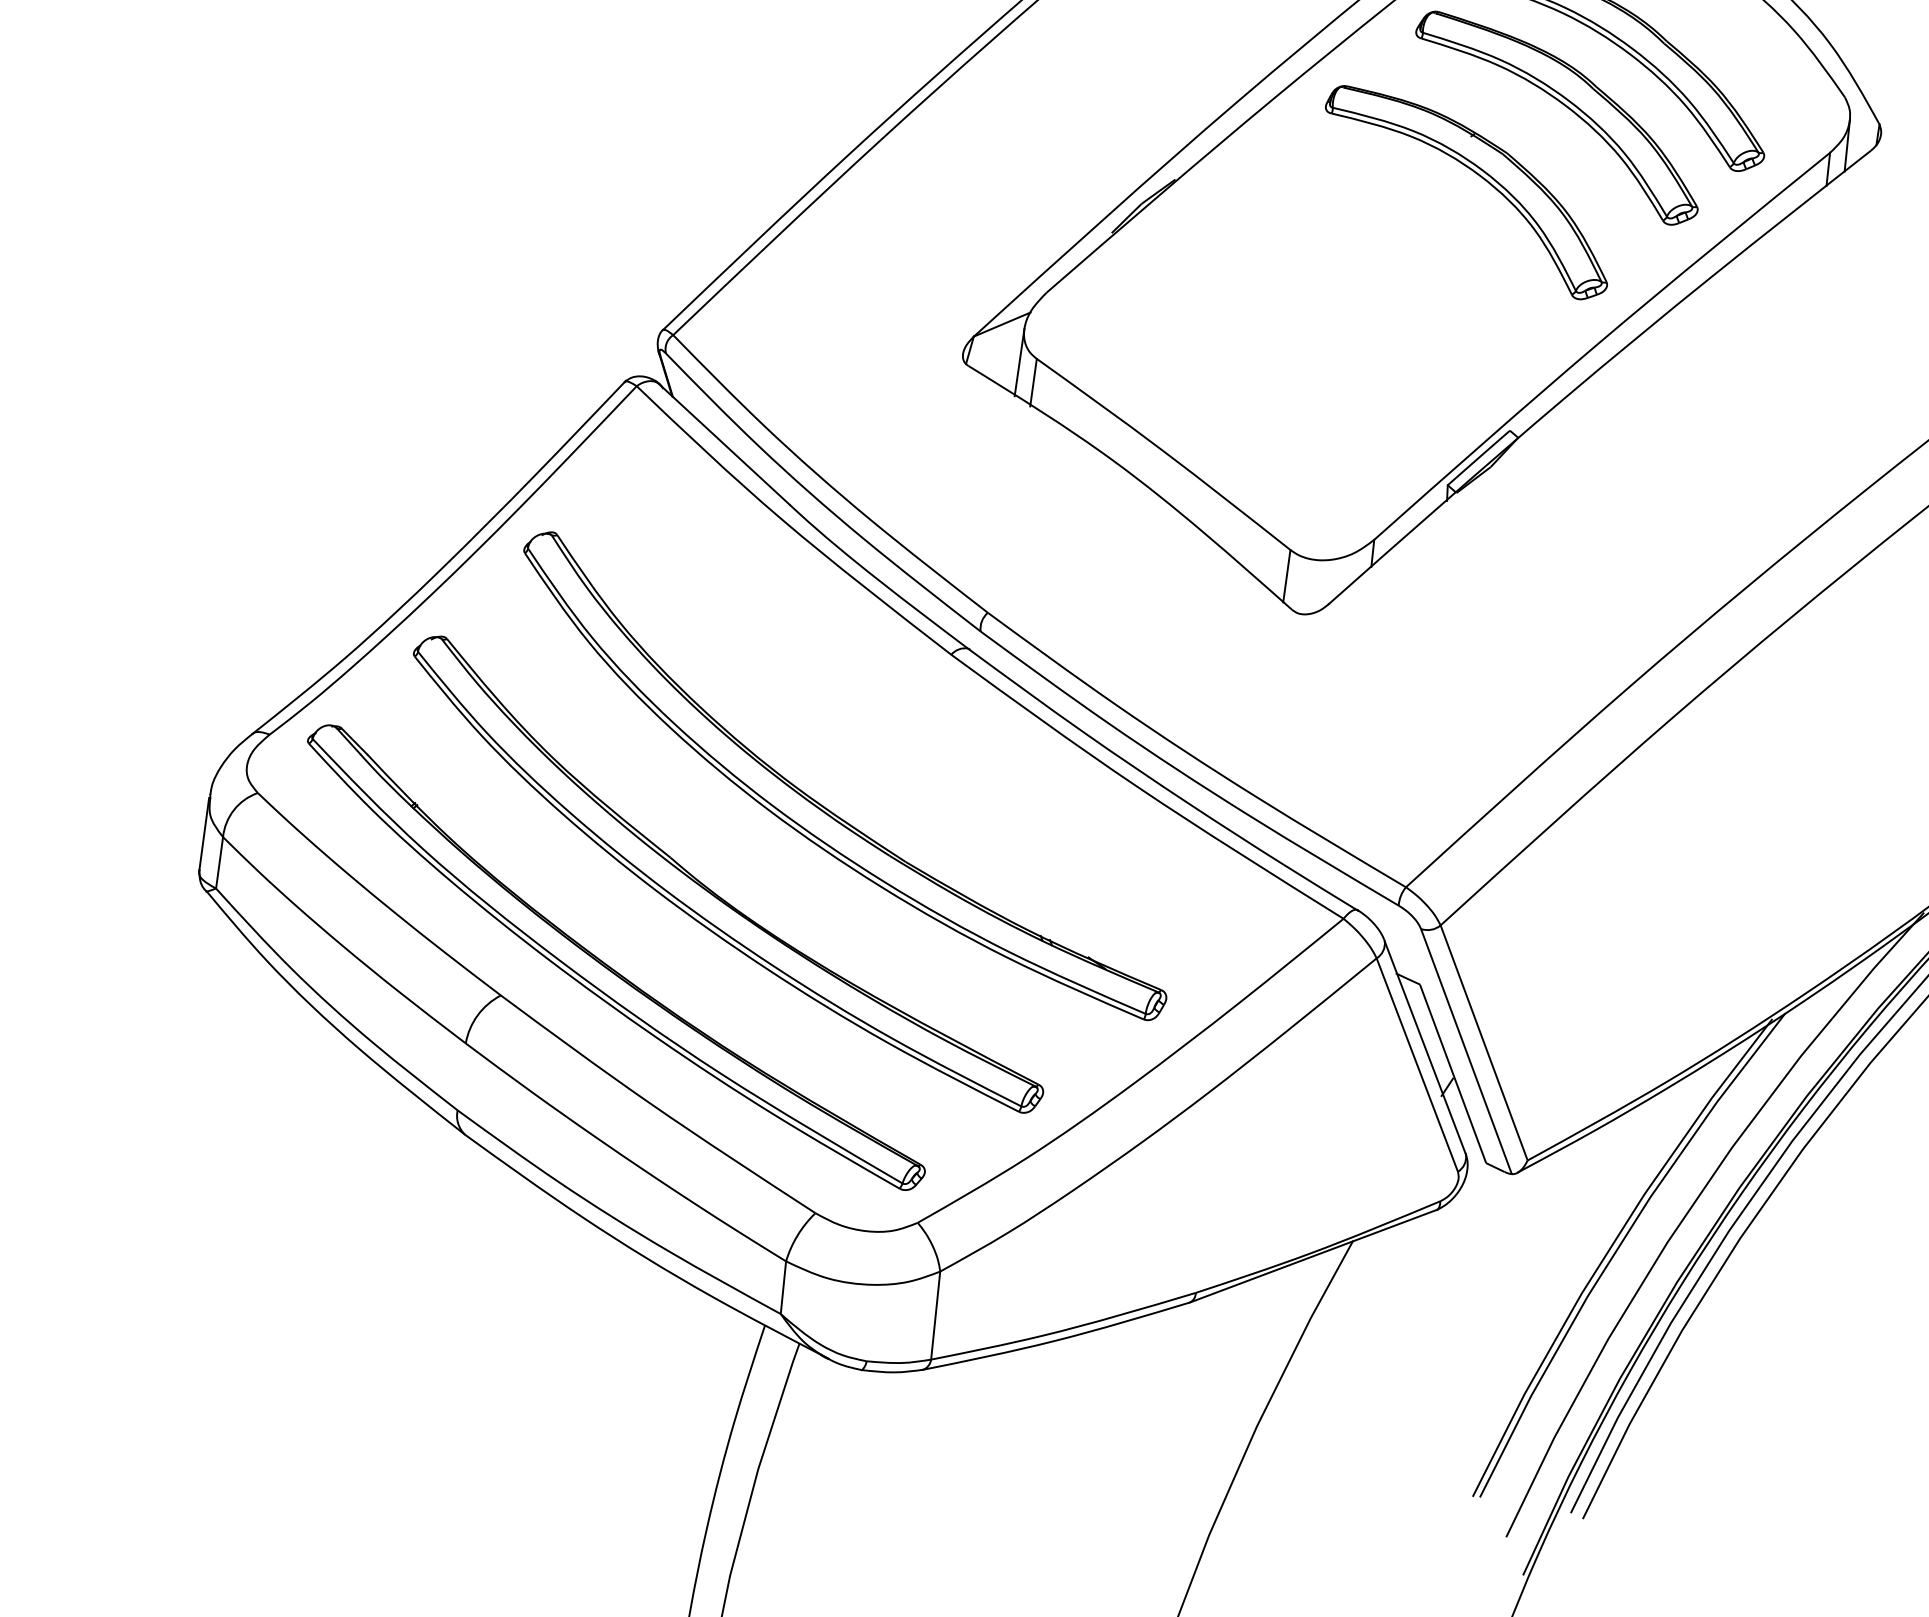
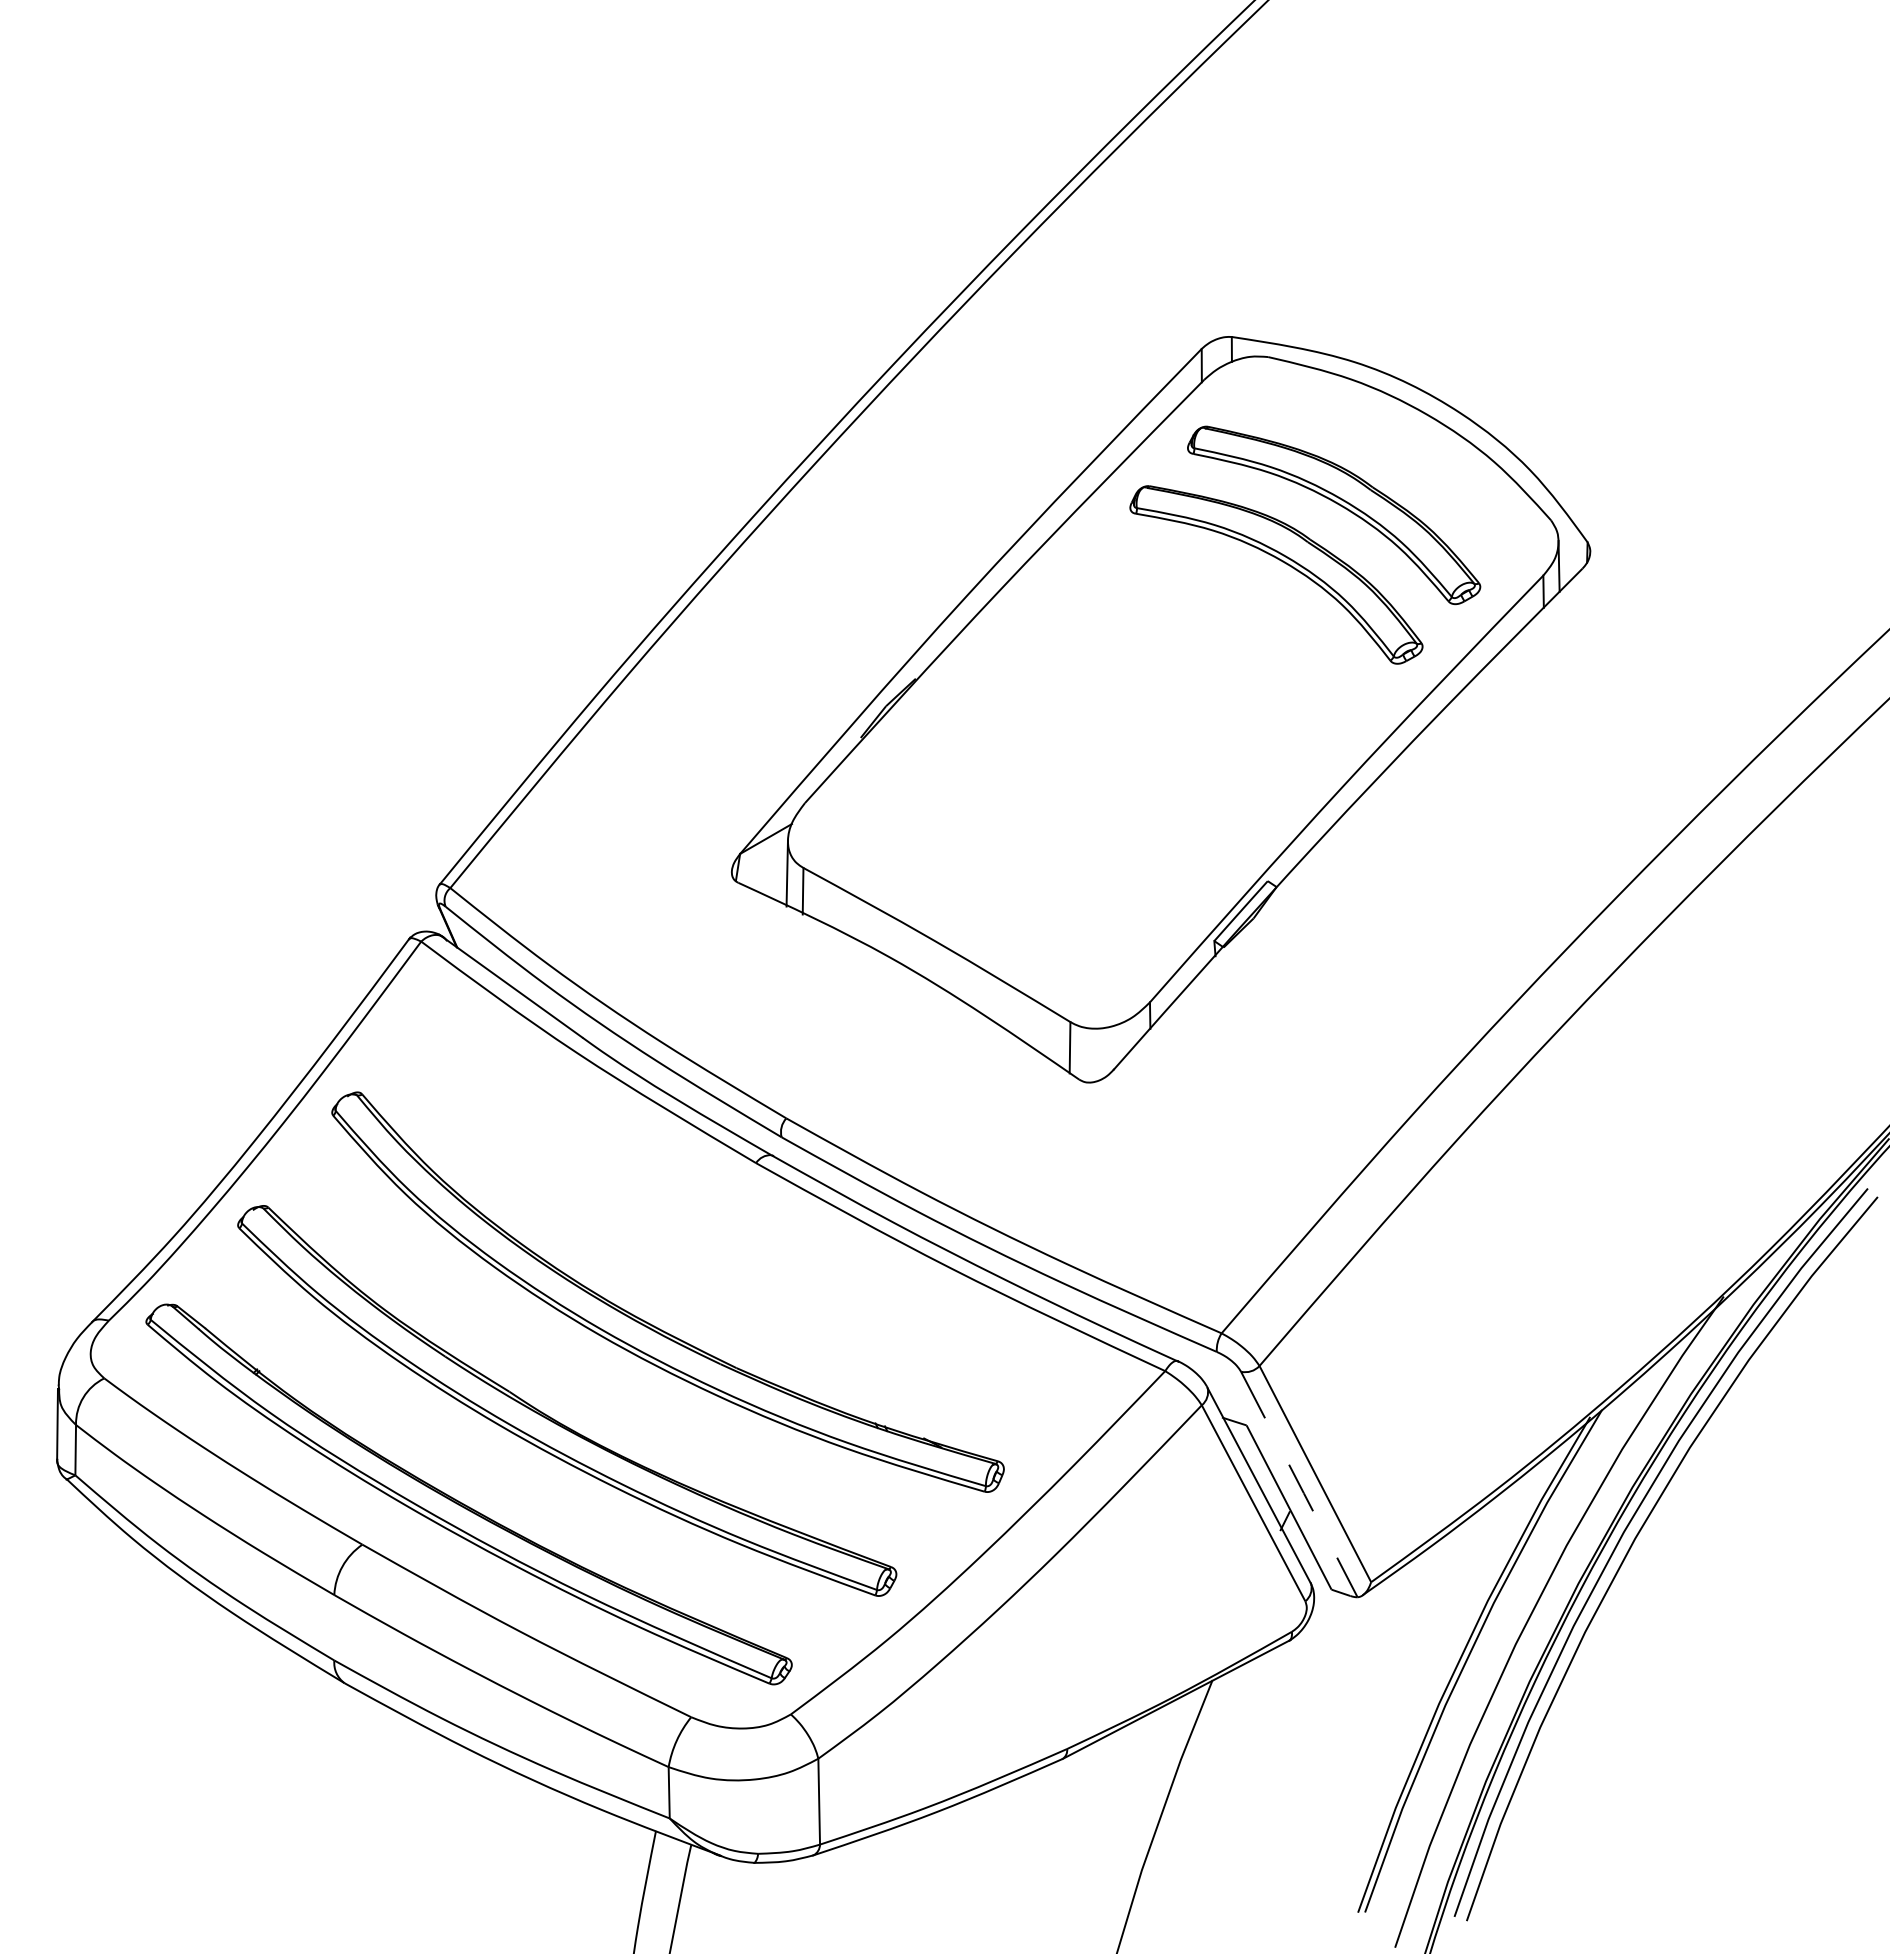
part: (1481, 178) -> (1210, 641), removed
line: (1466, 1052) -> (1299, 1485), solid -> dashed

